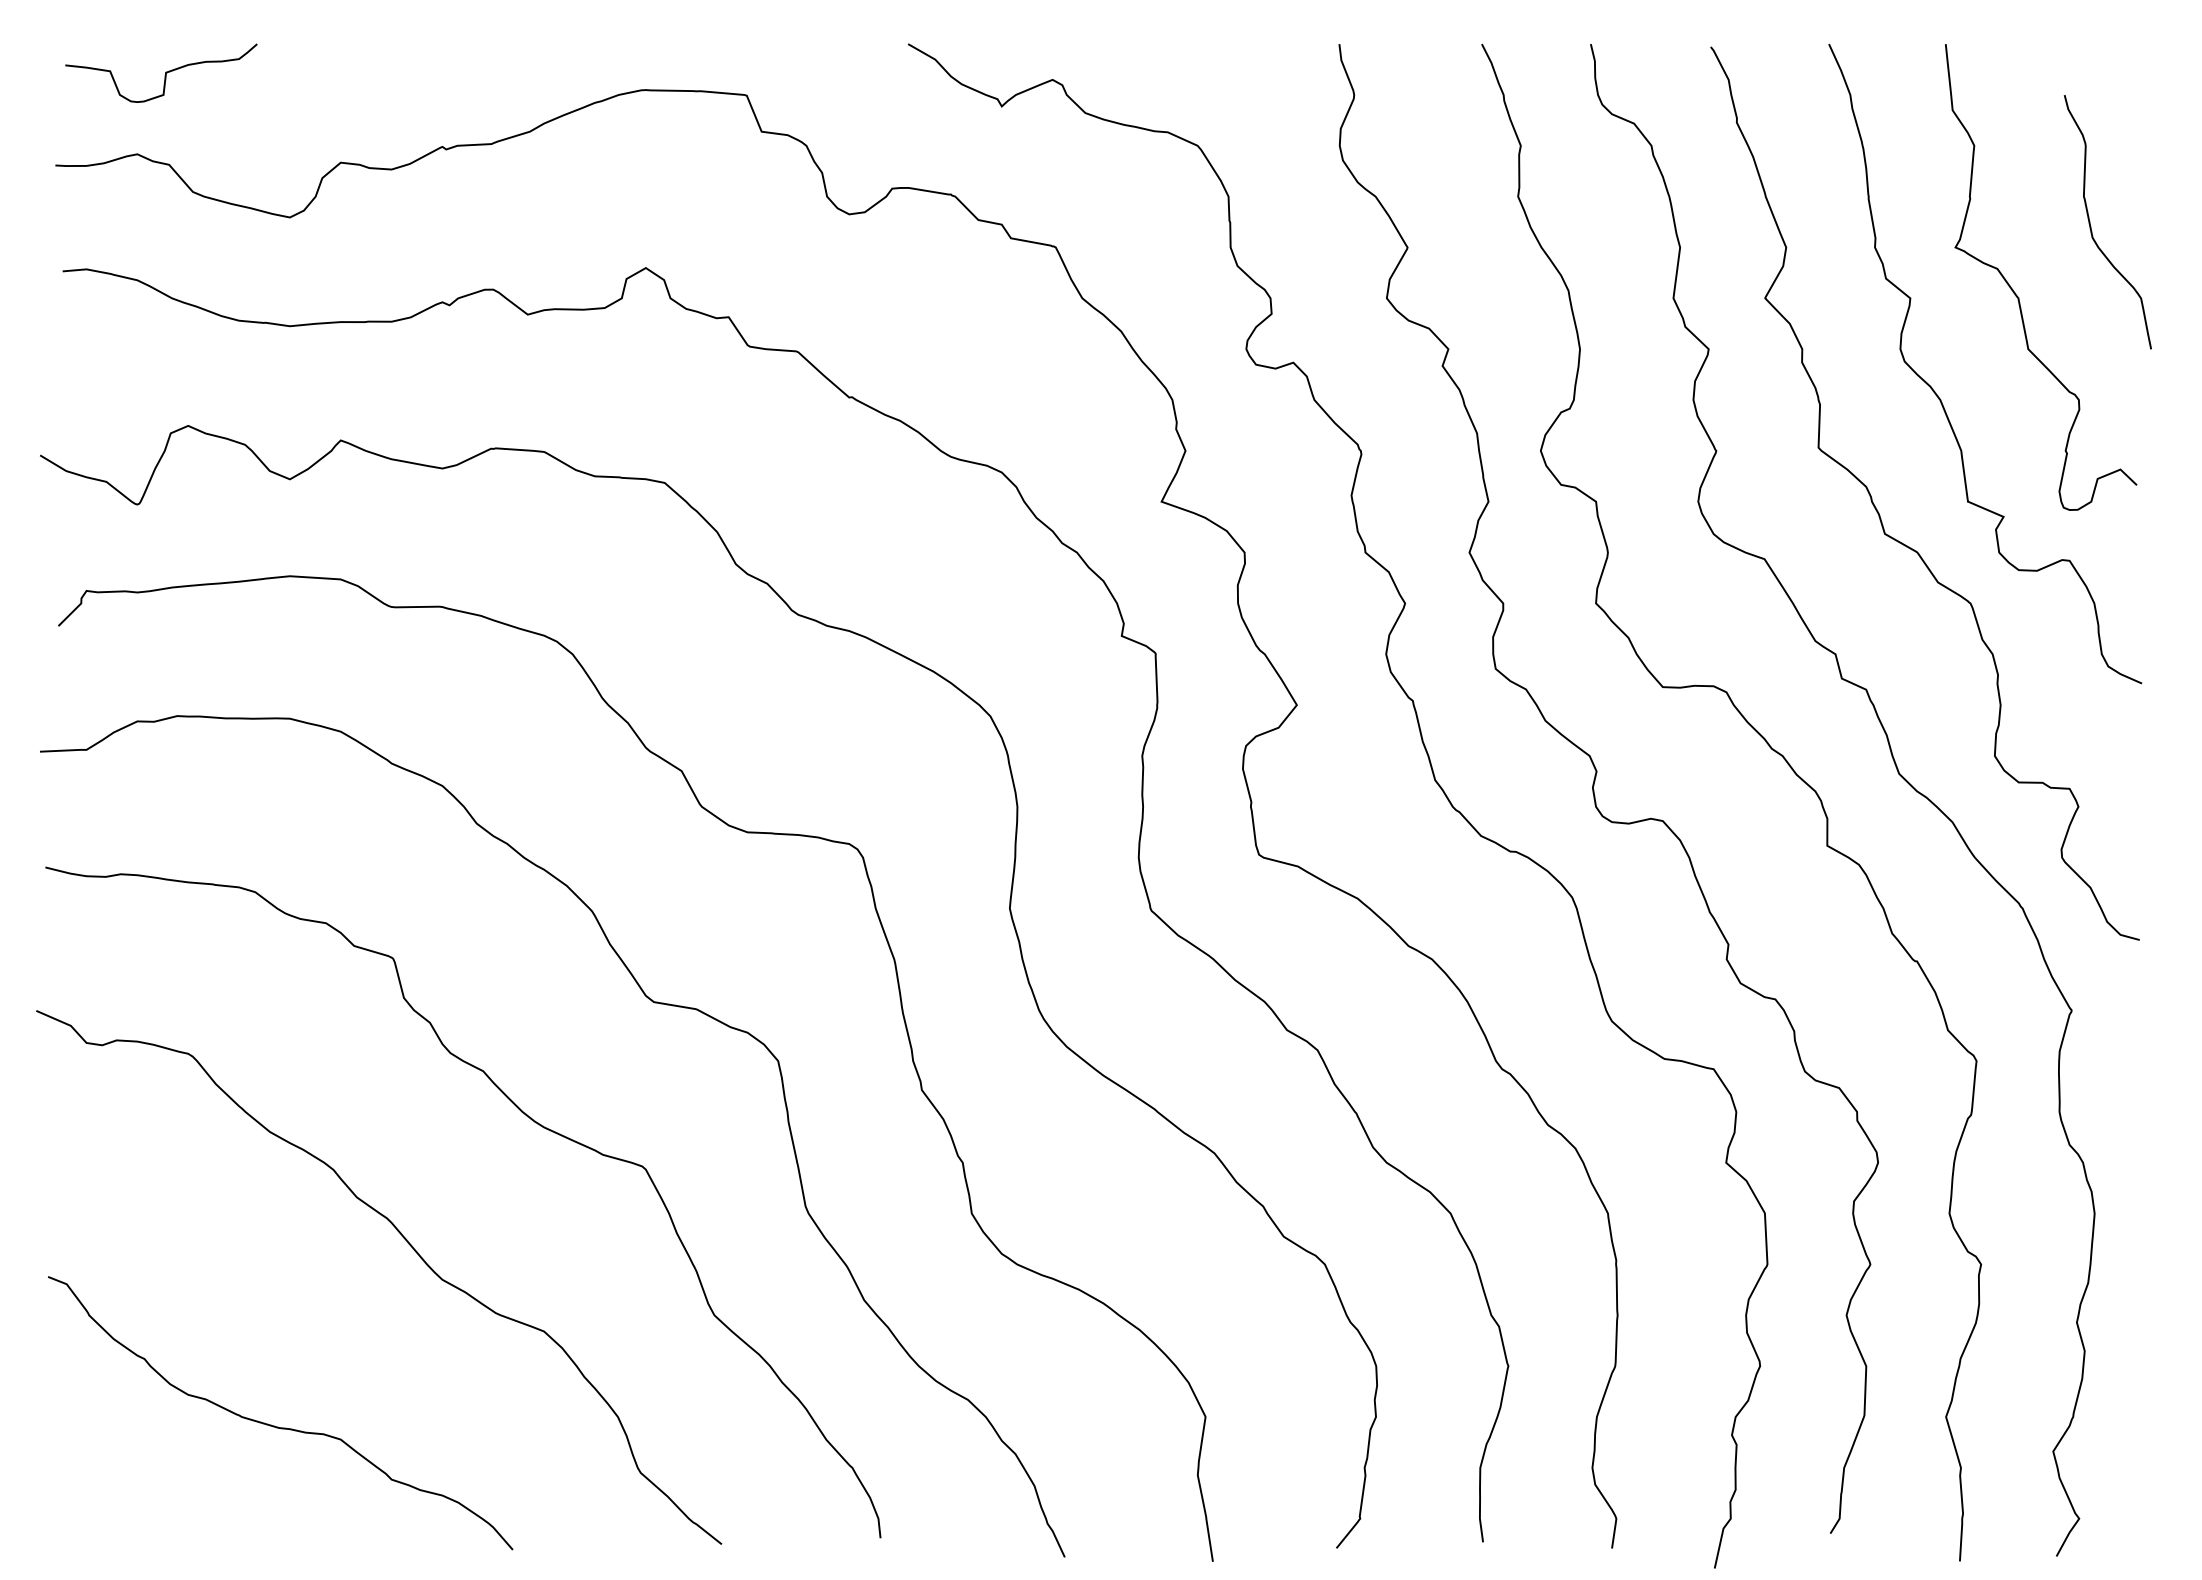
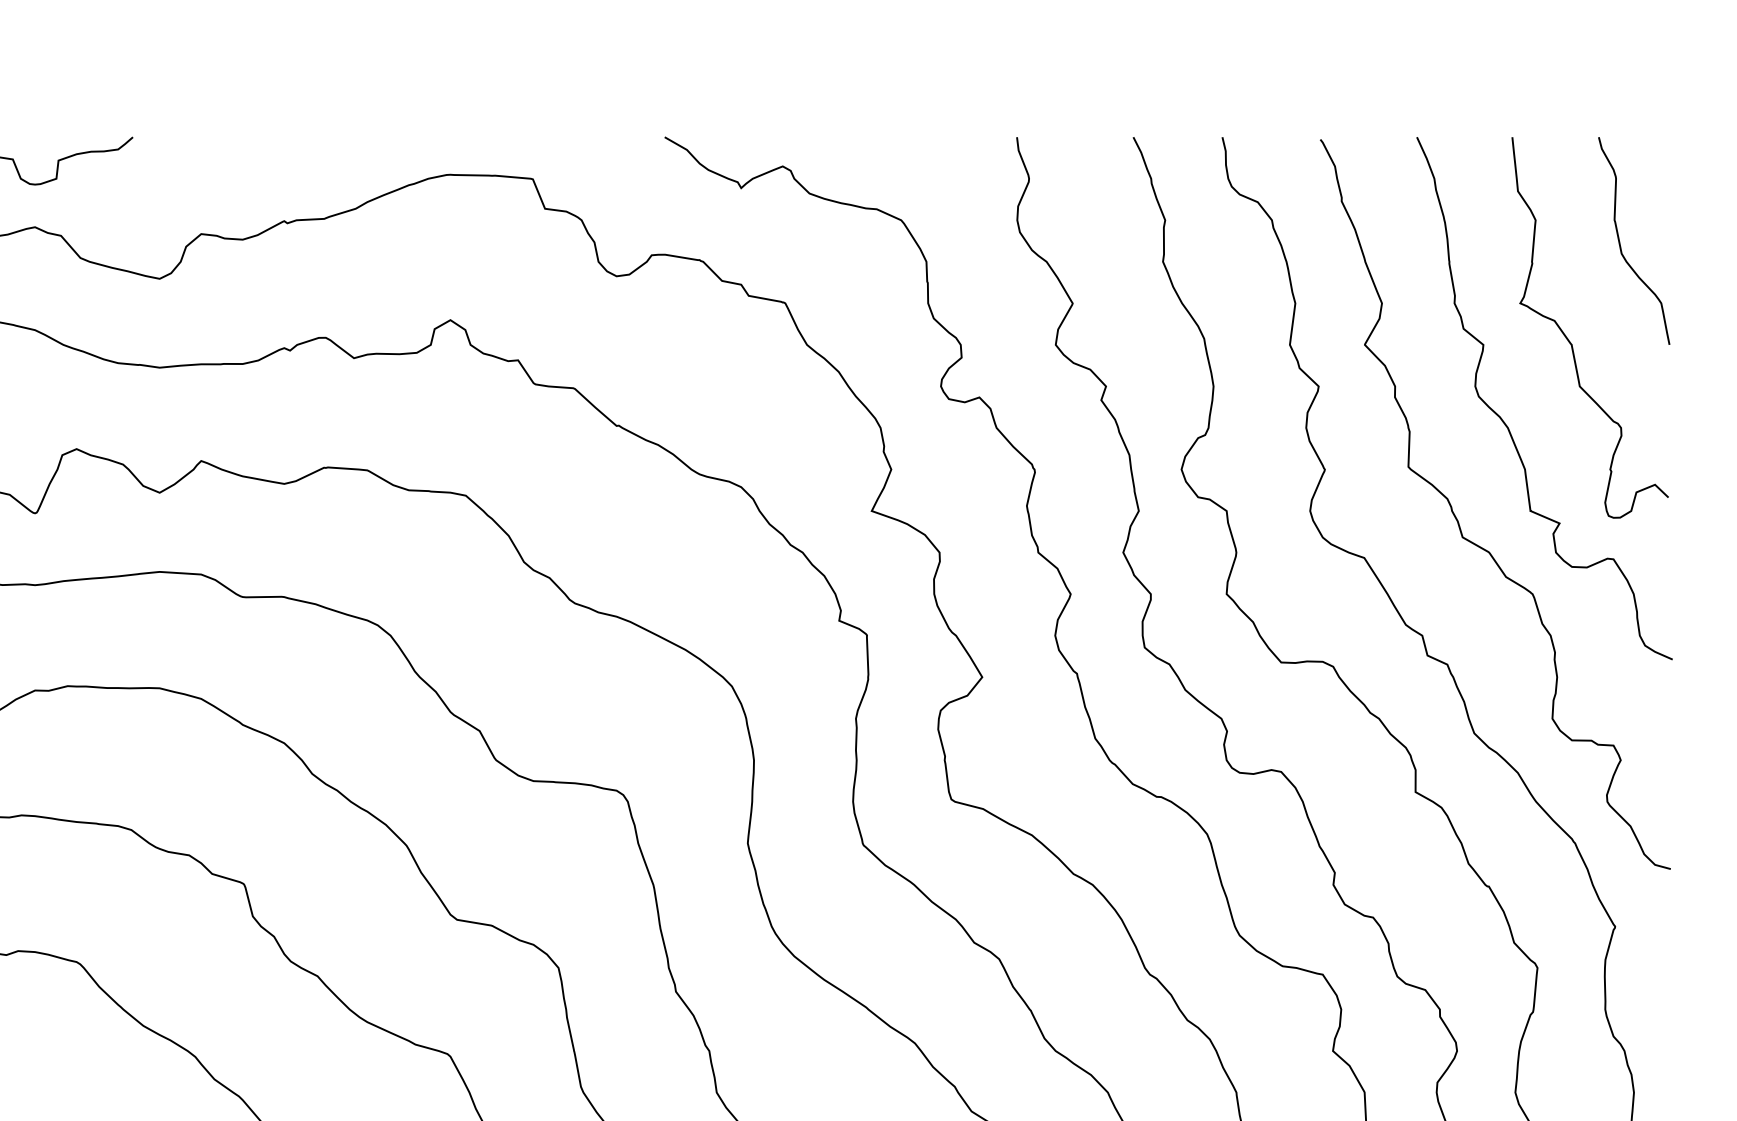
curve: (2091, 226) -> (1620, 244), moved

